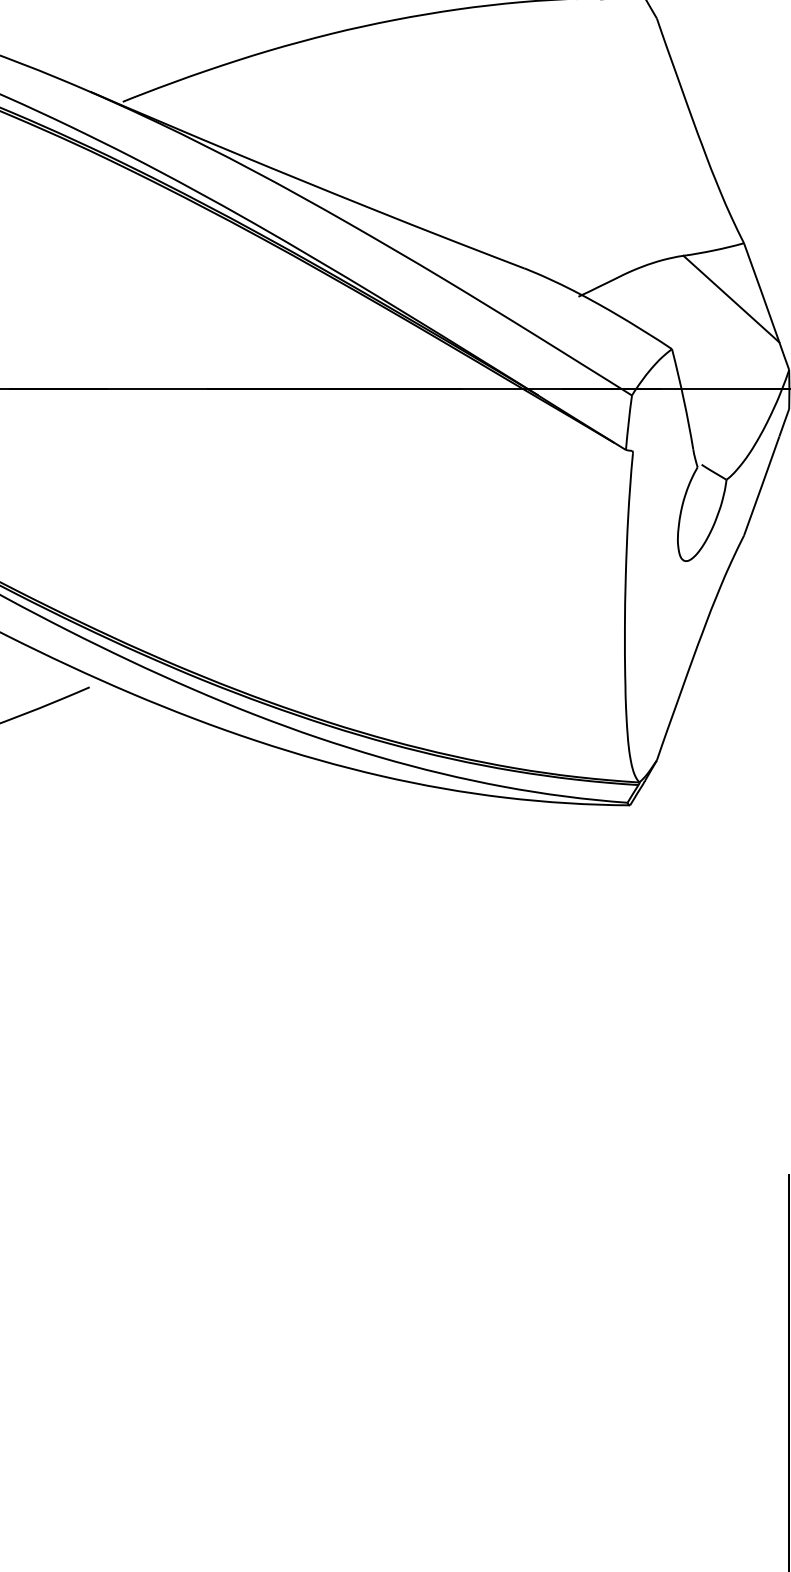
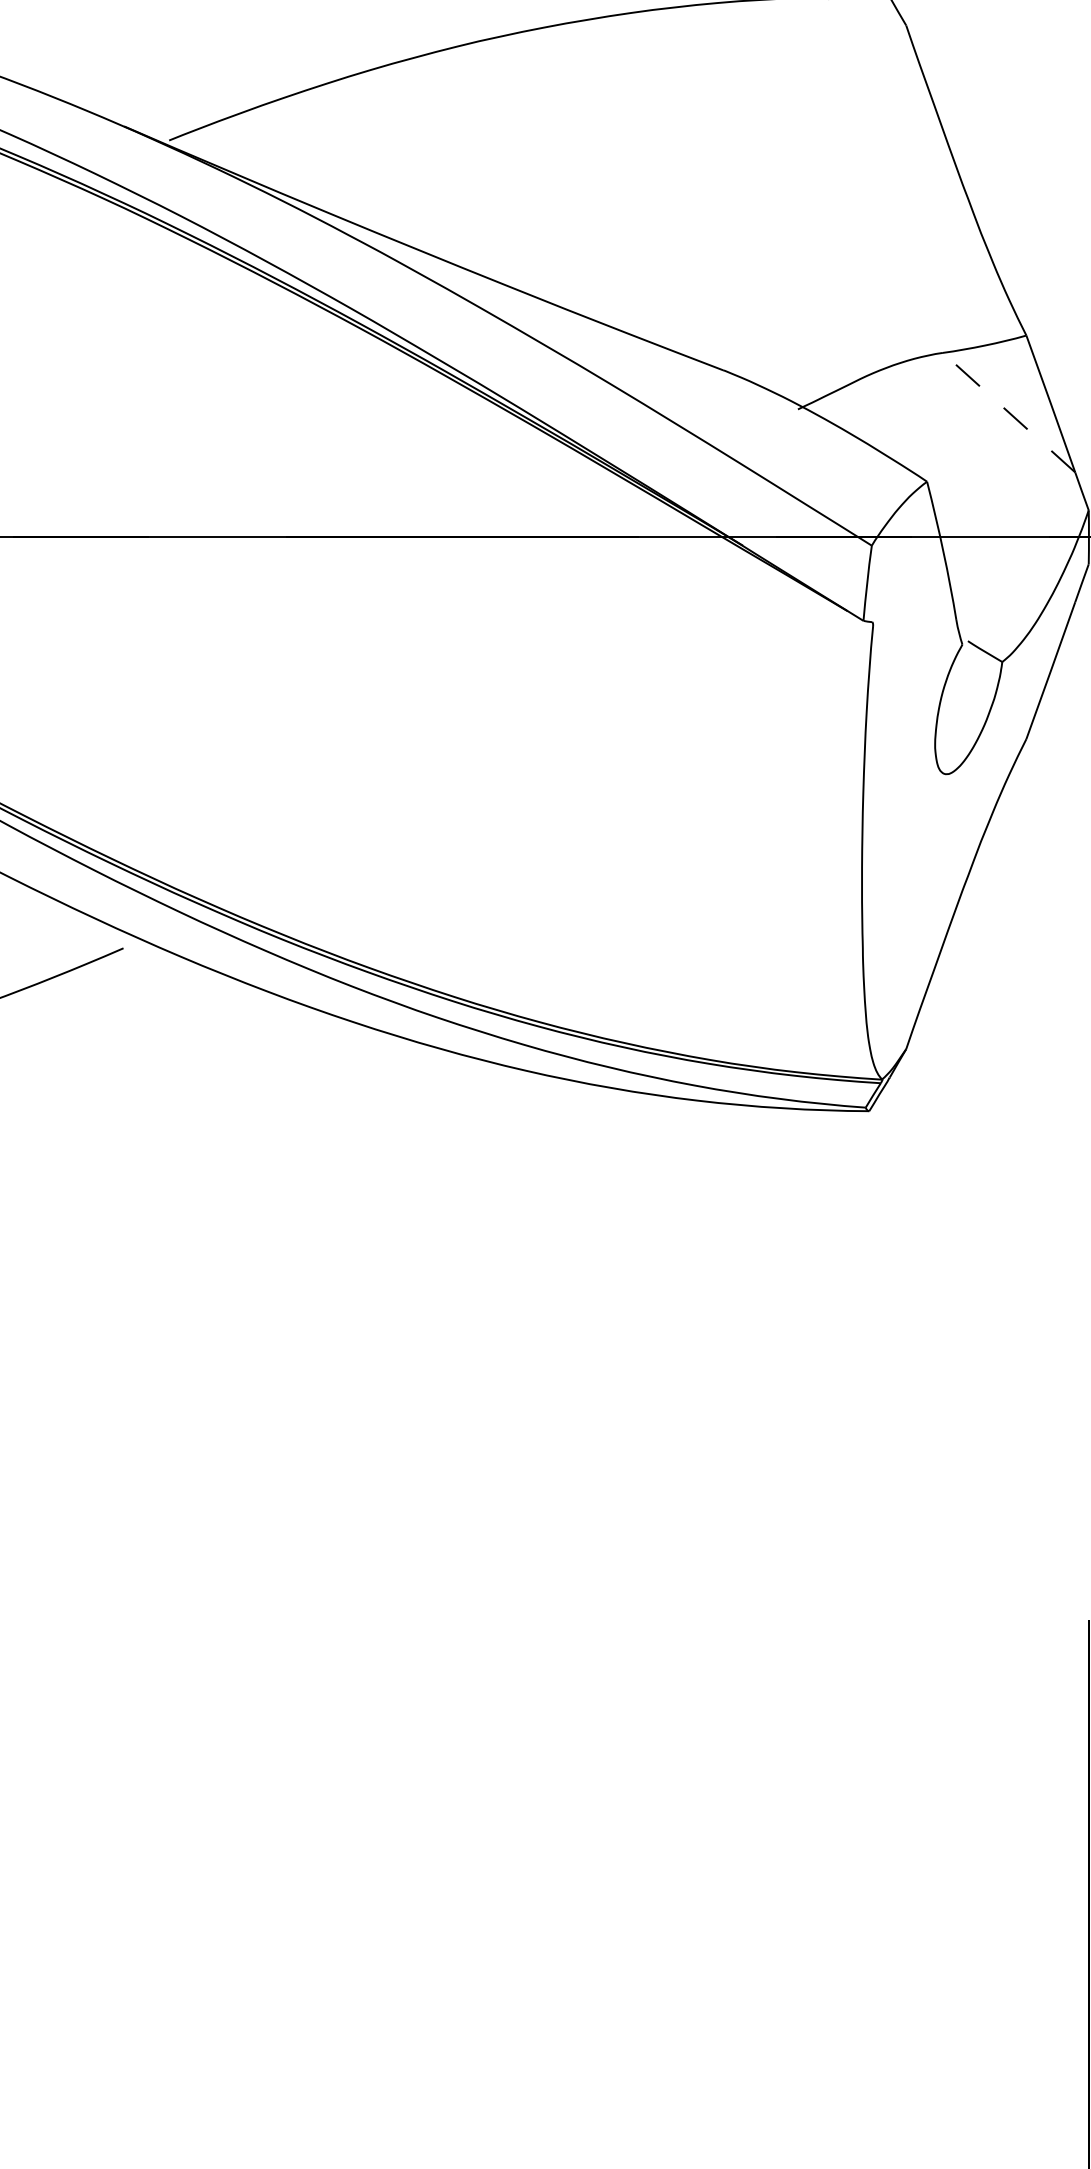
line: (731, 299) -> (1008, 412), solid -> dashed

